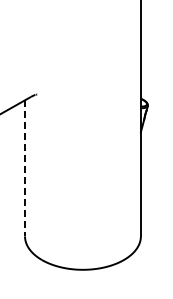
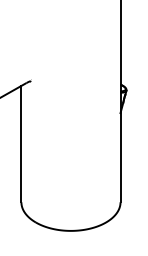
line: (25, 168) -> (21, 144), dashed -> solid

